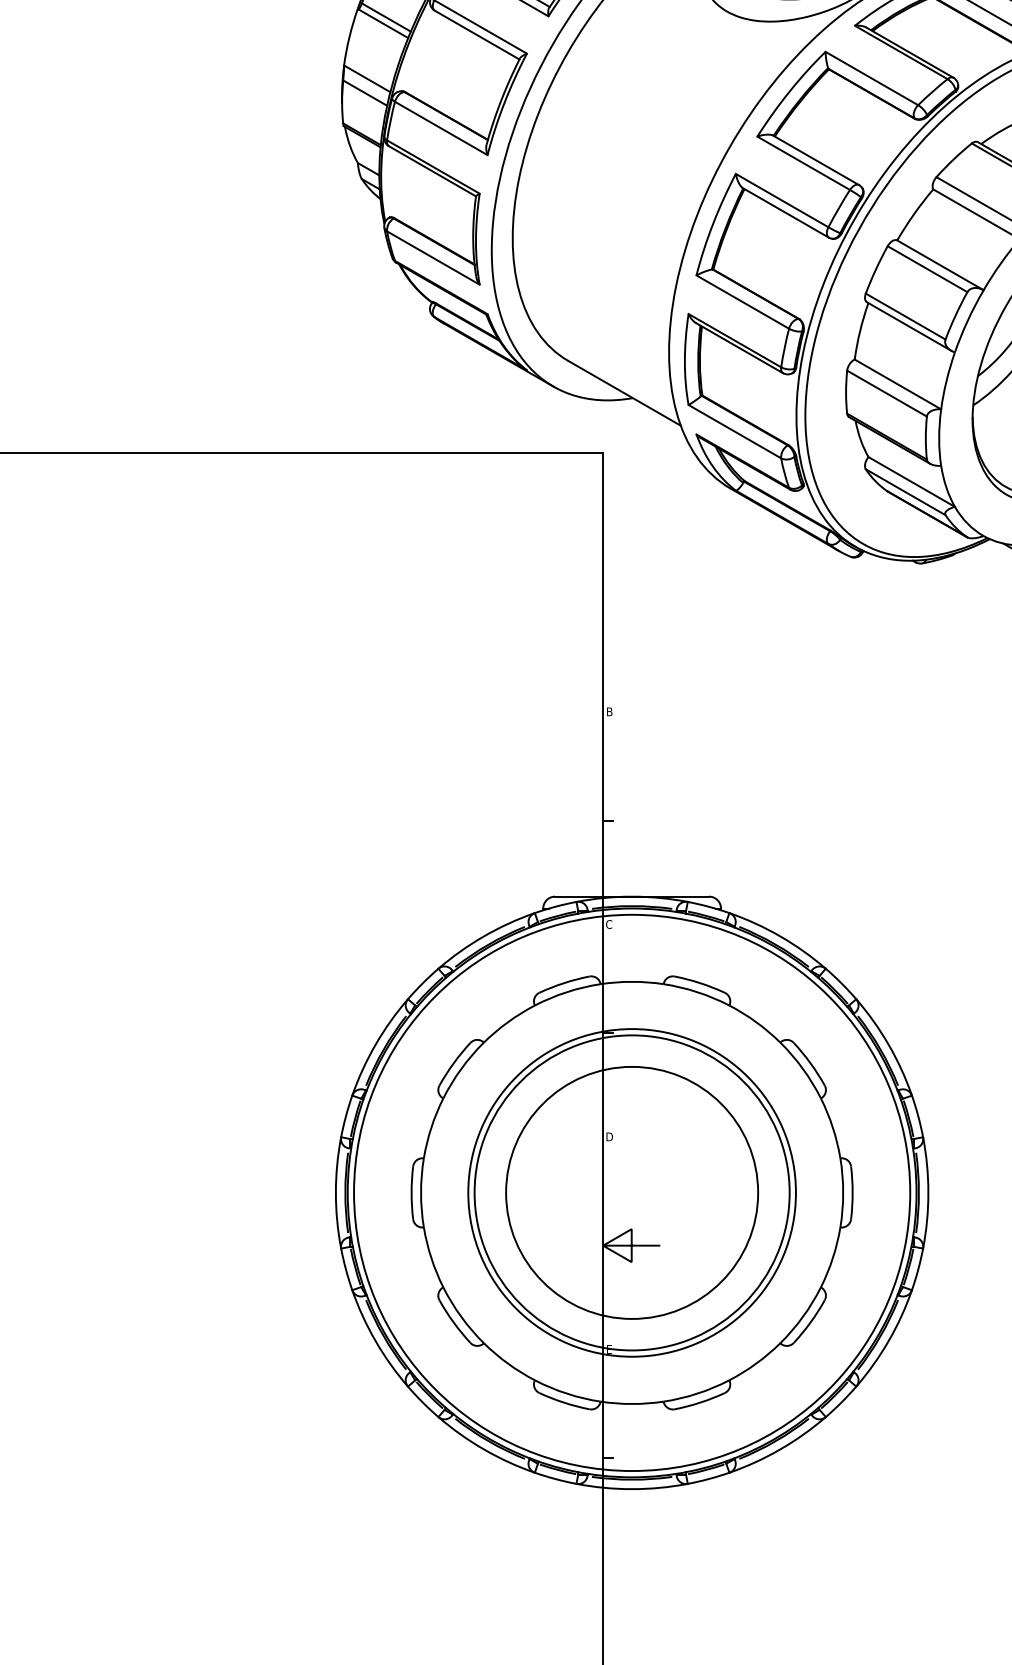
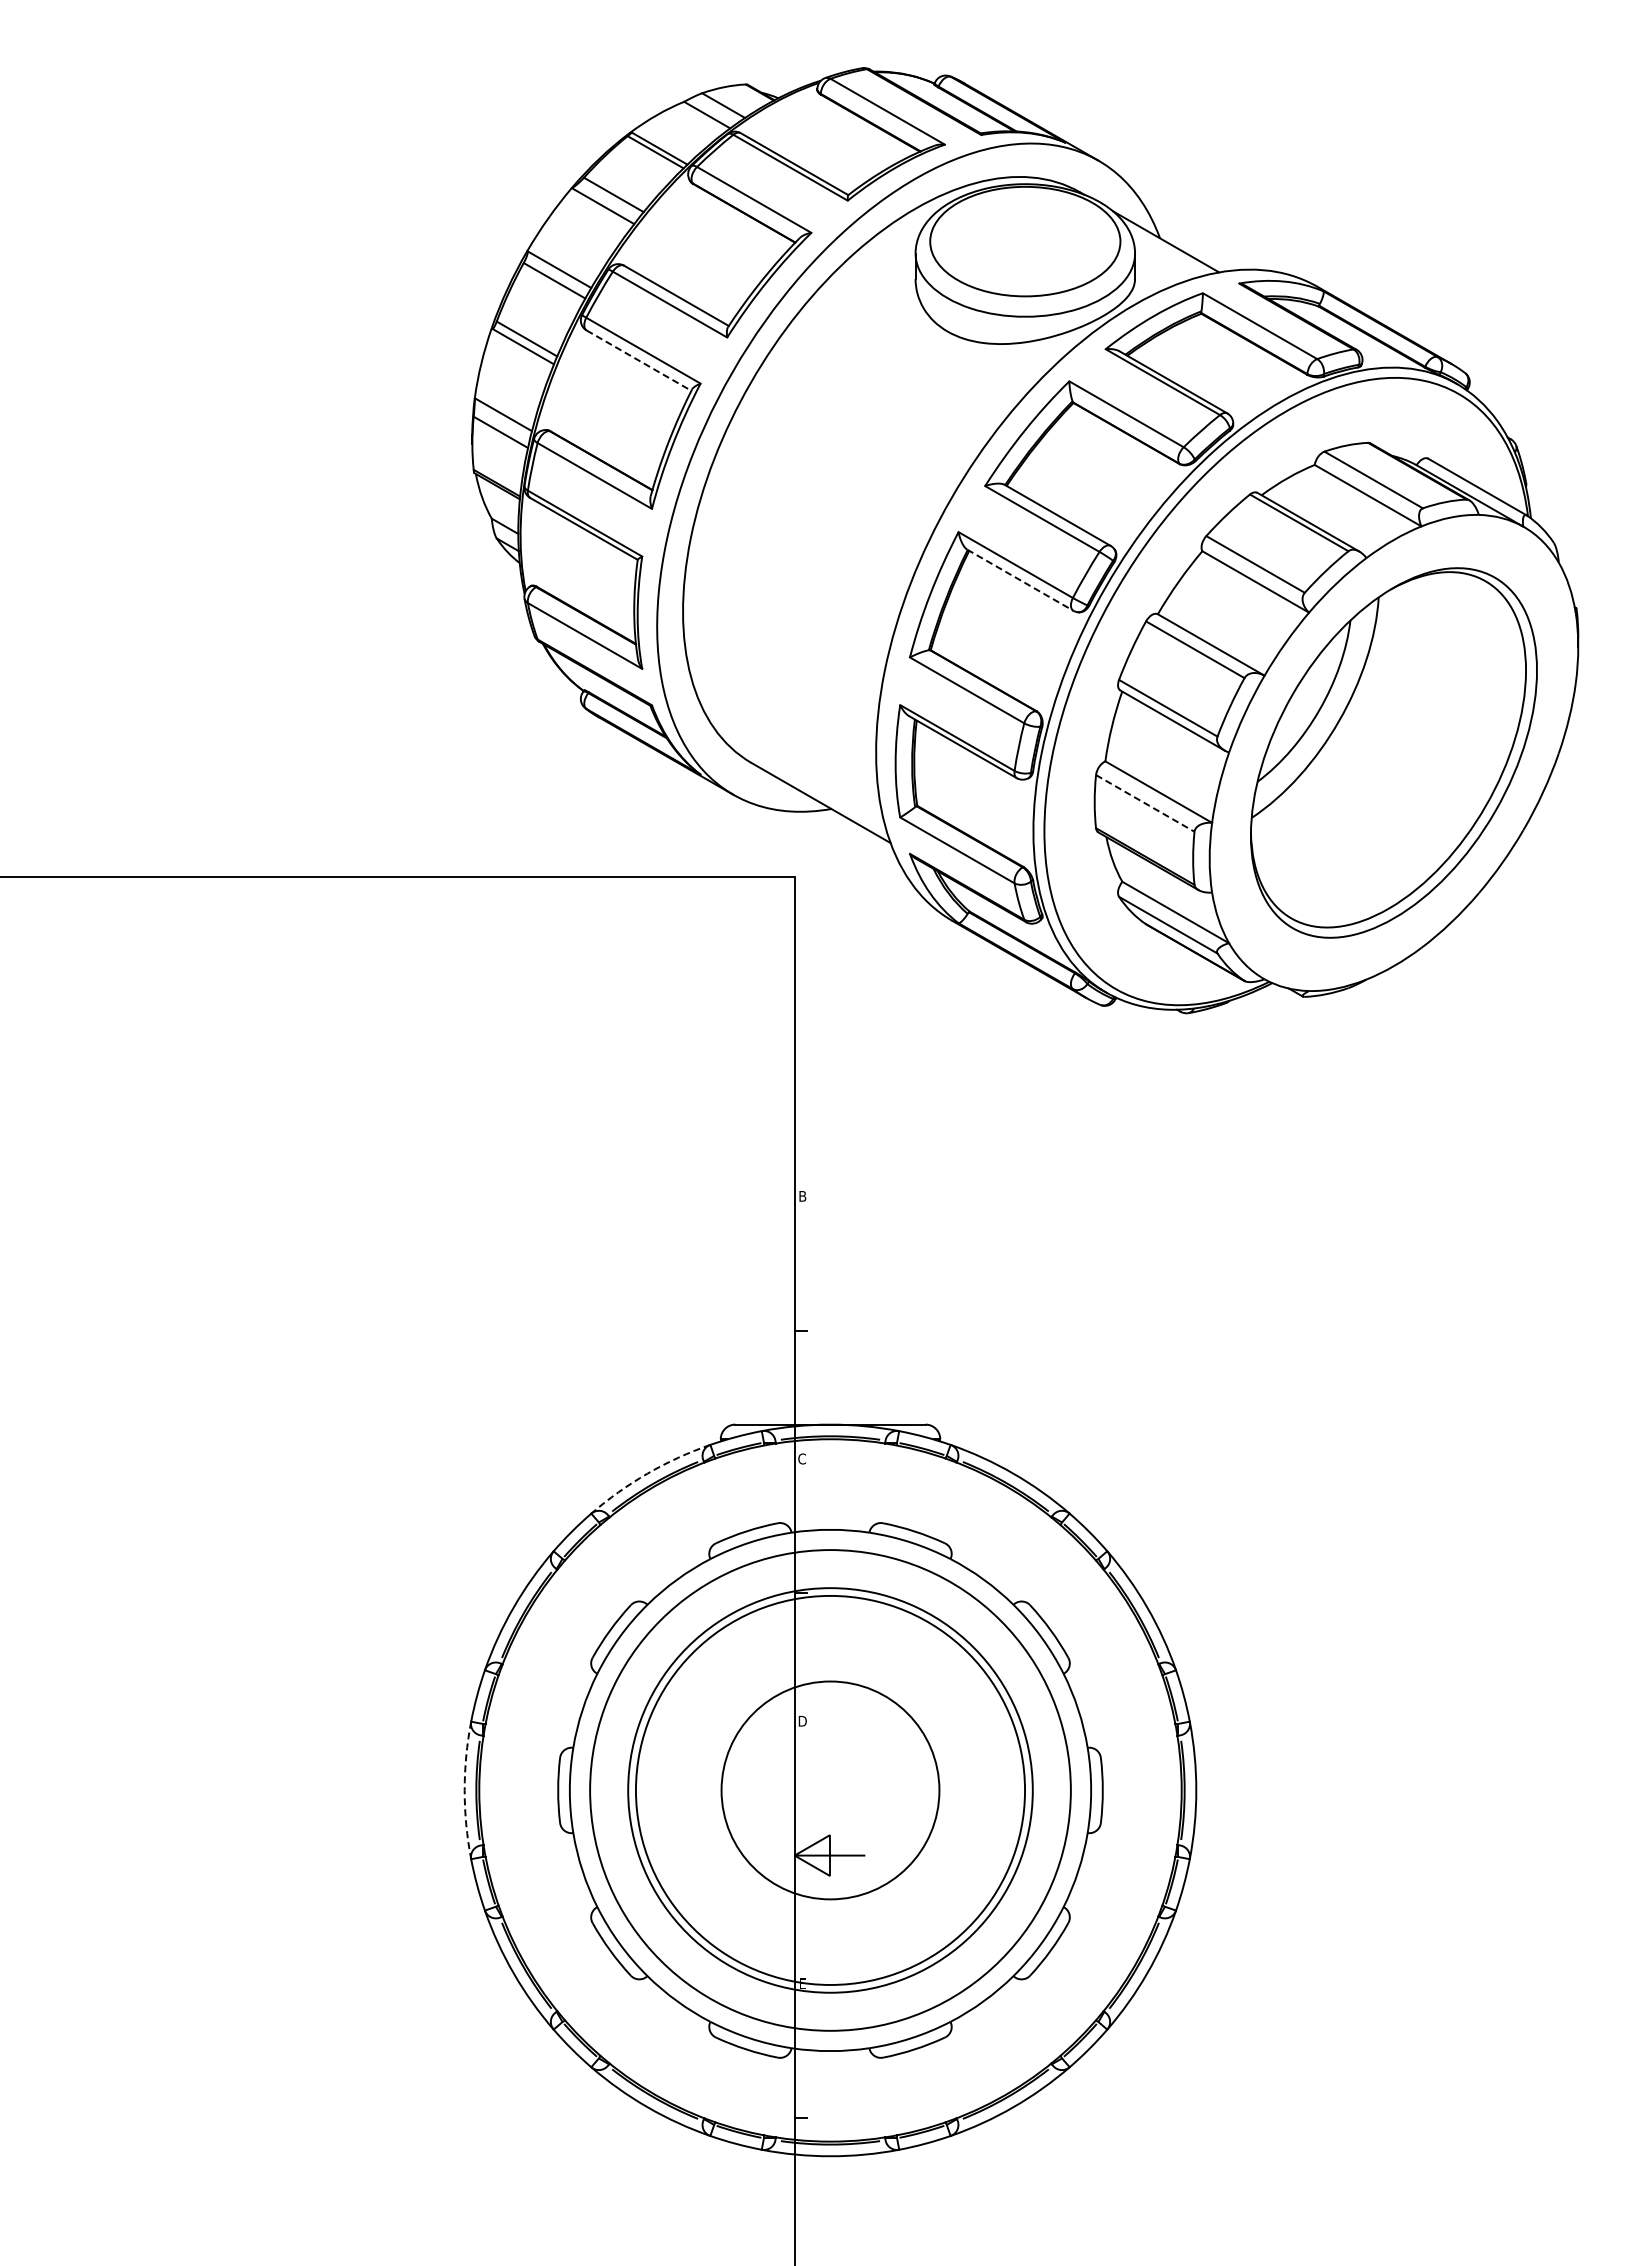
line: (477, 34) -> (639, 360), solid -> dashed
line: (785, 213) -> (1020, 580), solid -> dashed
line: (887, 393) -> (1145, 803), solid -> dashed
arc: (483, 936) -> (647, 1473), solid -> dashed
arc: (335, 1192) -> (464, 1790), solid -> dashed
circle: (632, 1192) -> (830, 1790), size x0.7
circle: (632, 1192) -> (830, 1790), size x0.7

